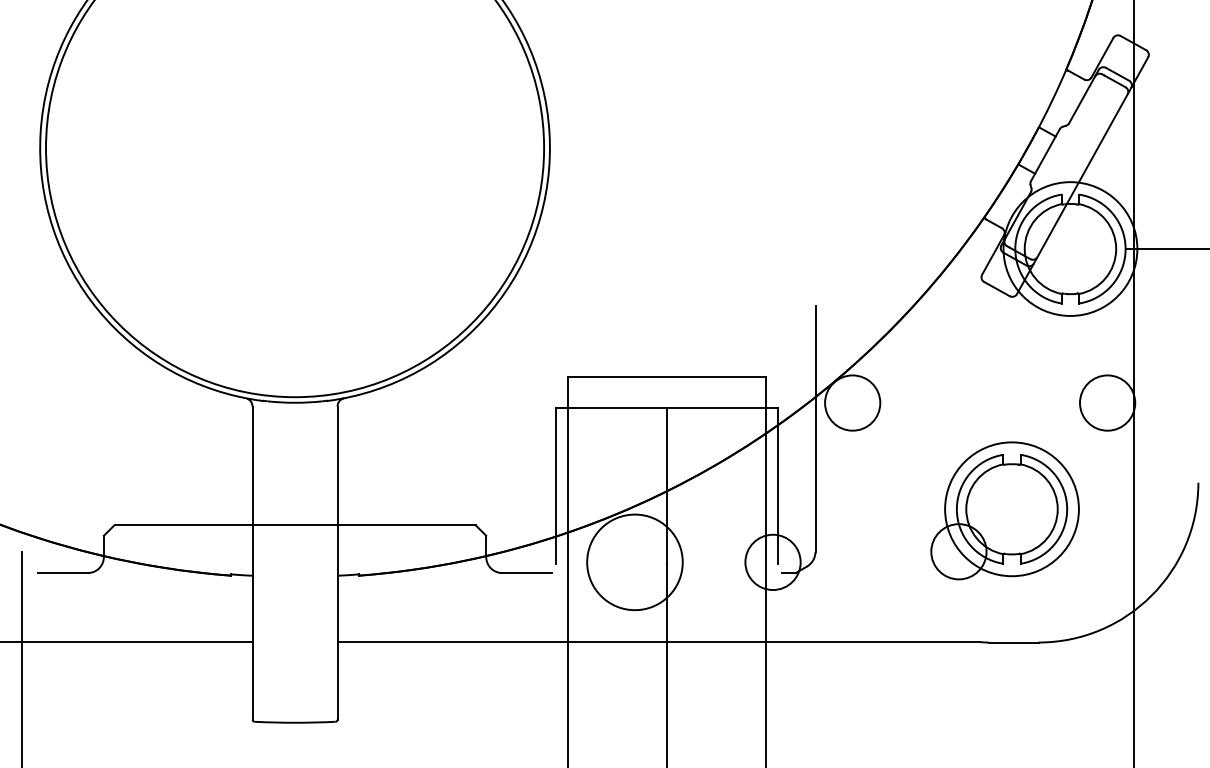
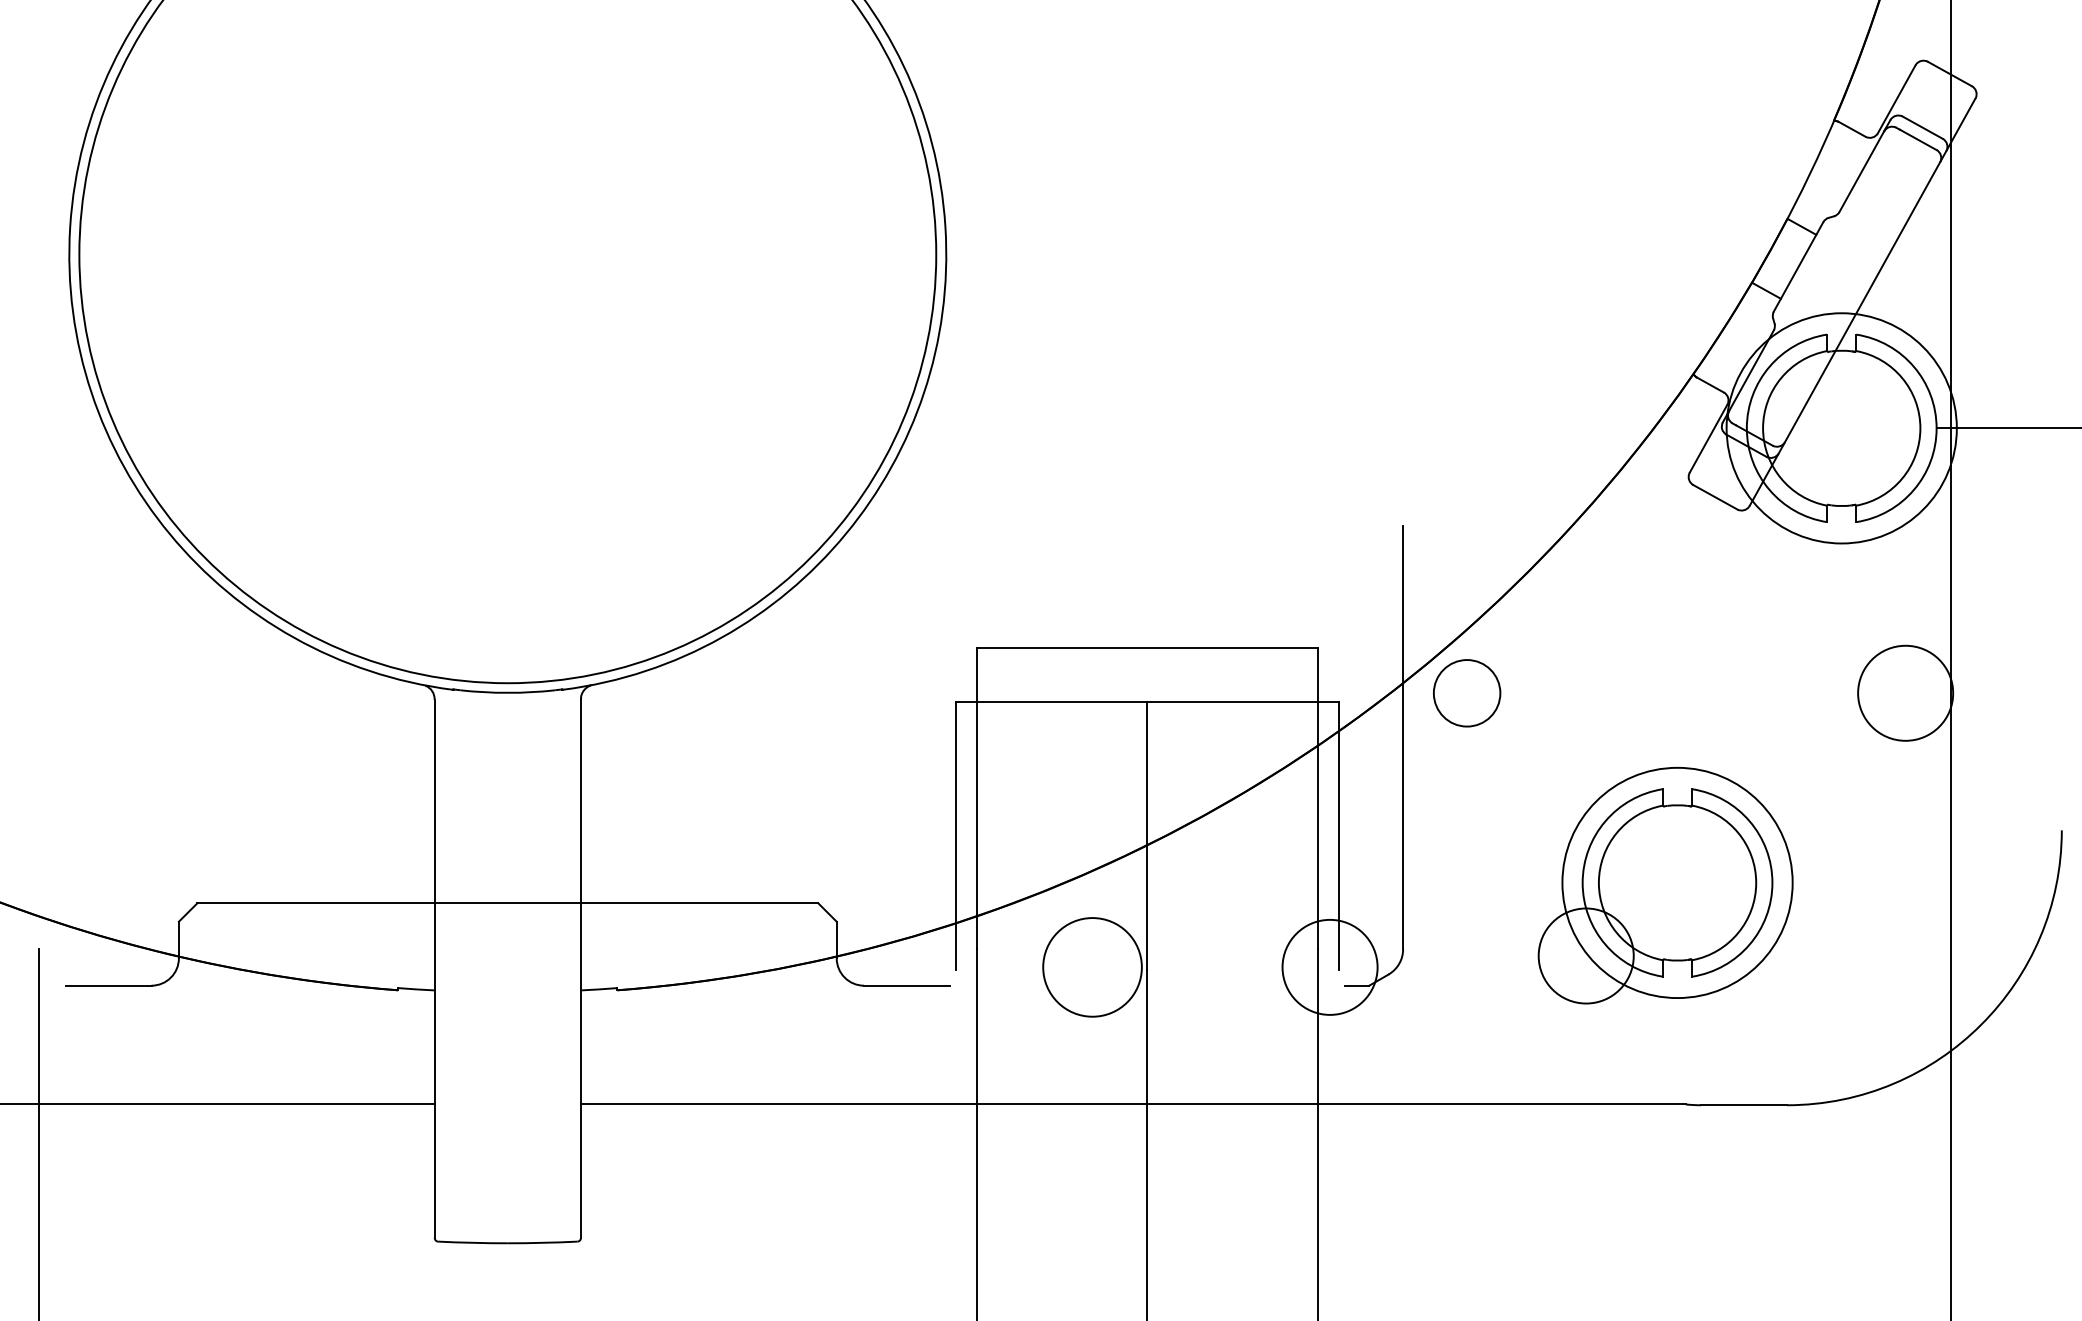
circle: (852, 402) -> (1466, 692), size x0.7
part: (1004, 510) -> (1664, 884), moved
circle: (634, 562) -> (1091, 967), size x0.6

